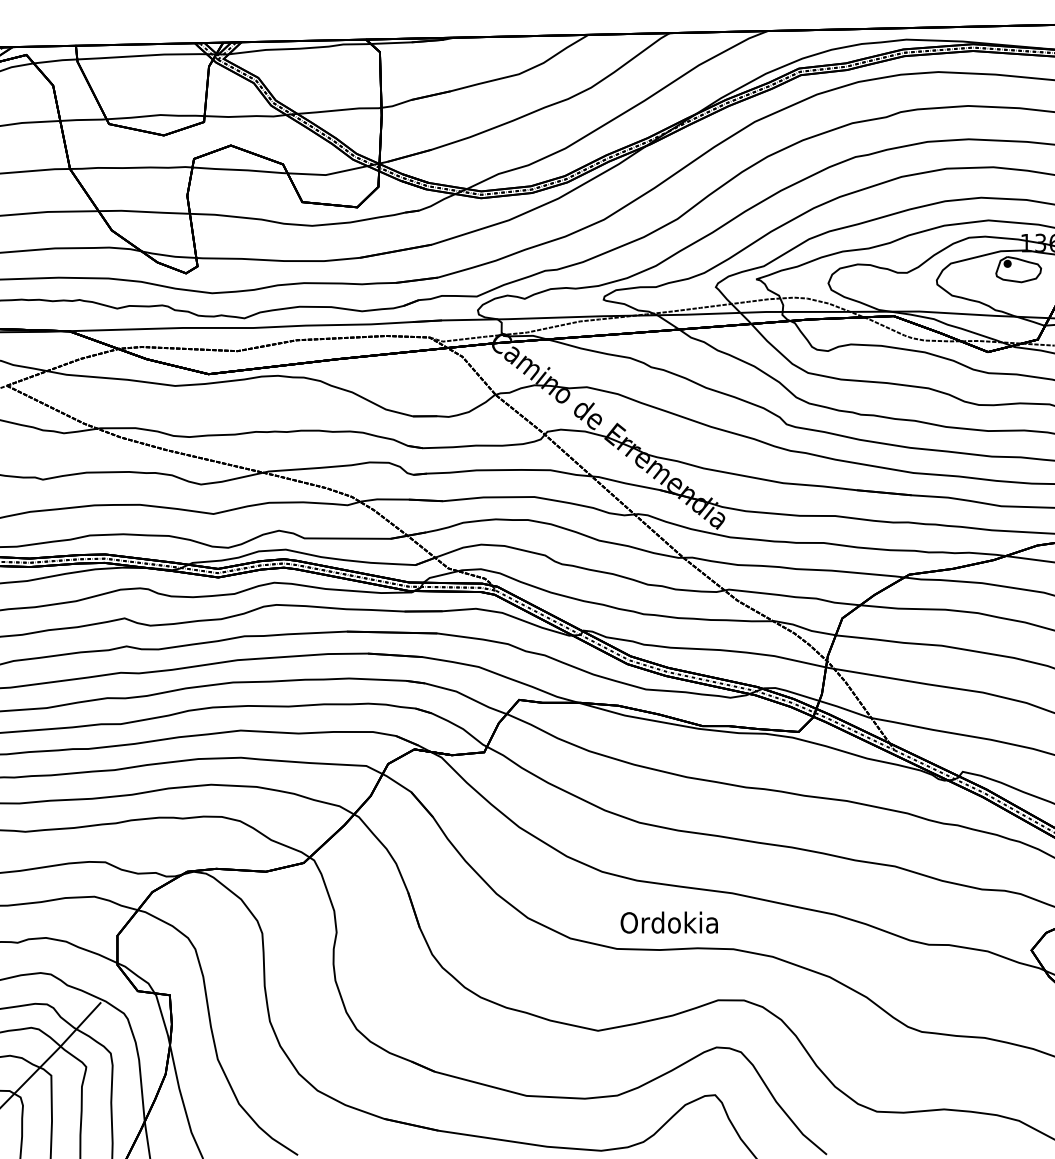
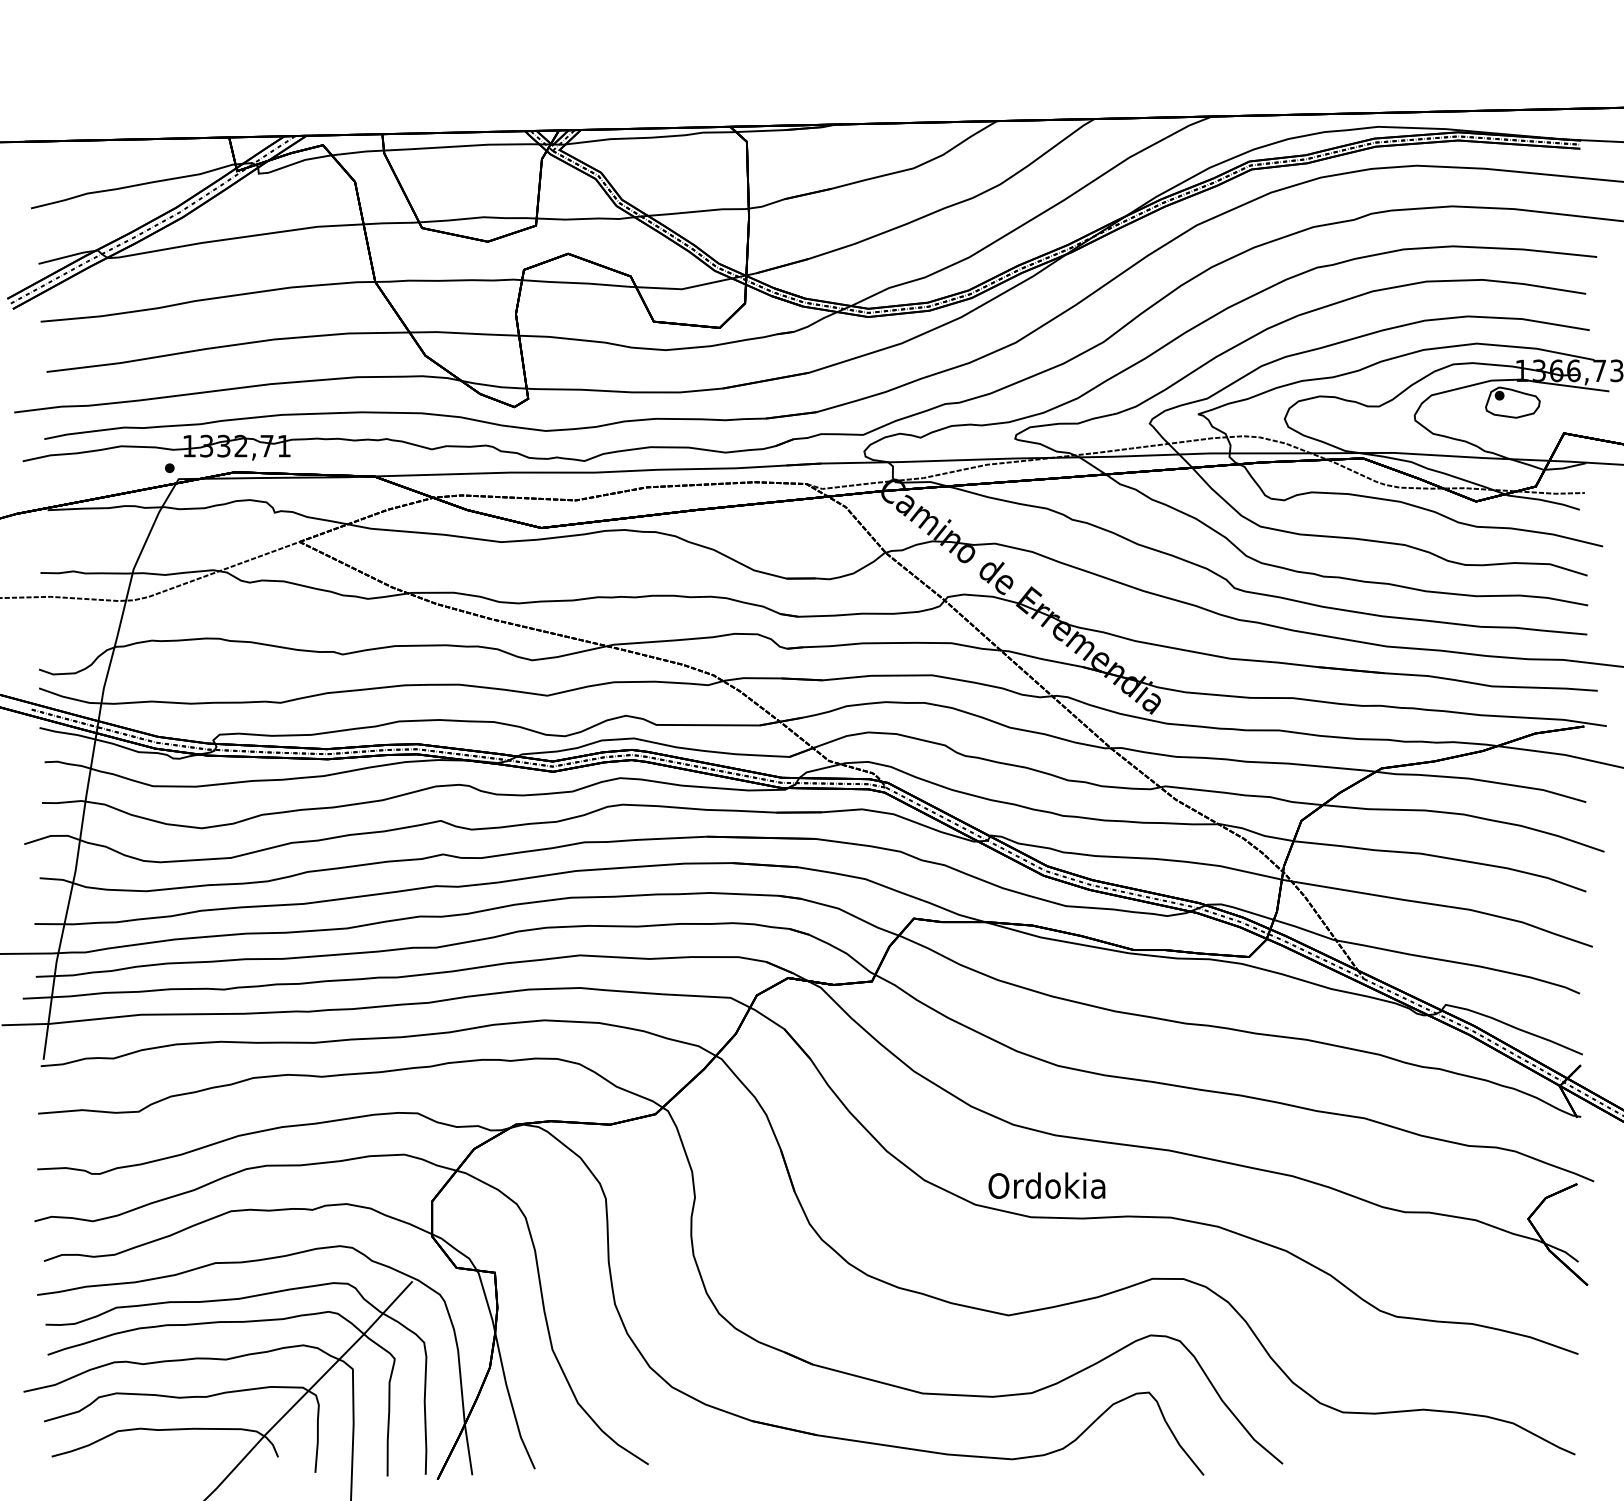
text: (668, 922) -> (1046, 1185), moved

